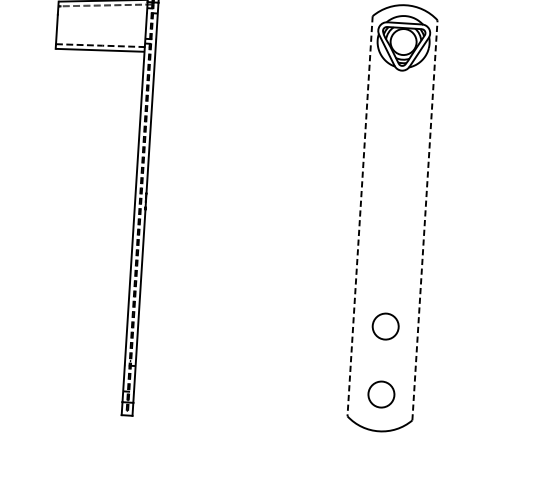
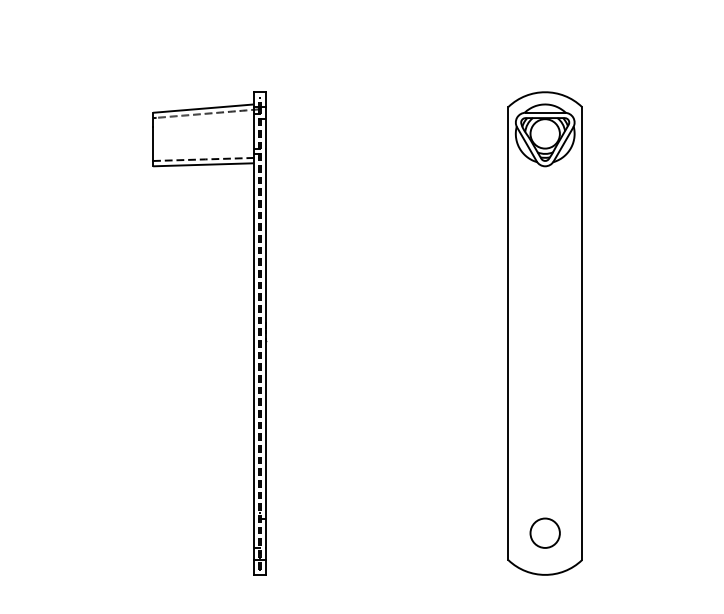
line: (360, 216) -> (508, 333), dashed -> solid
line: (424, 220) -> (581, 333), dashed -> solid
circle: (385, 325) -> (544, 455), removed

